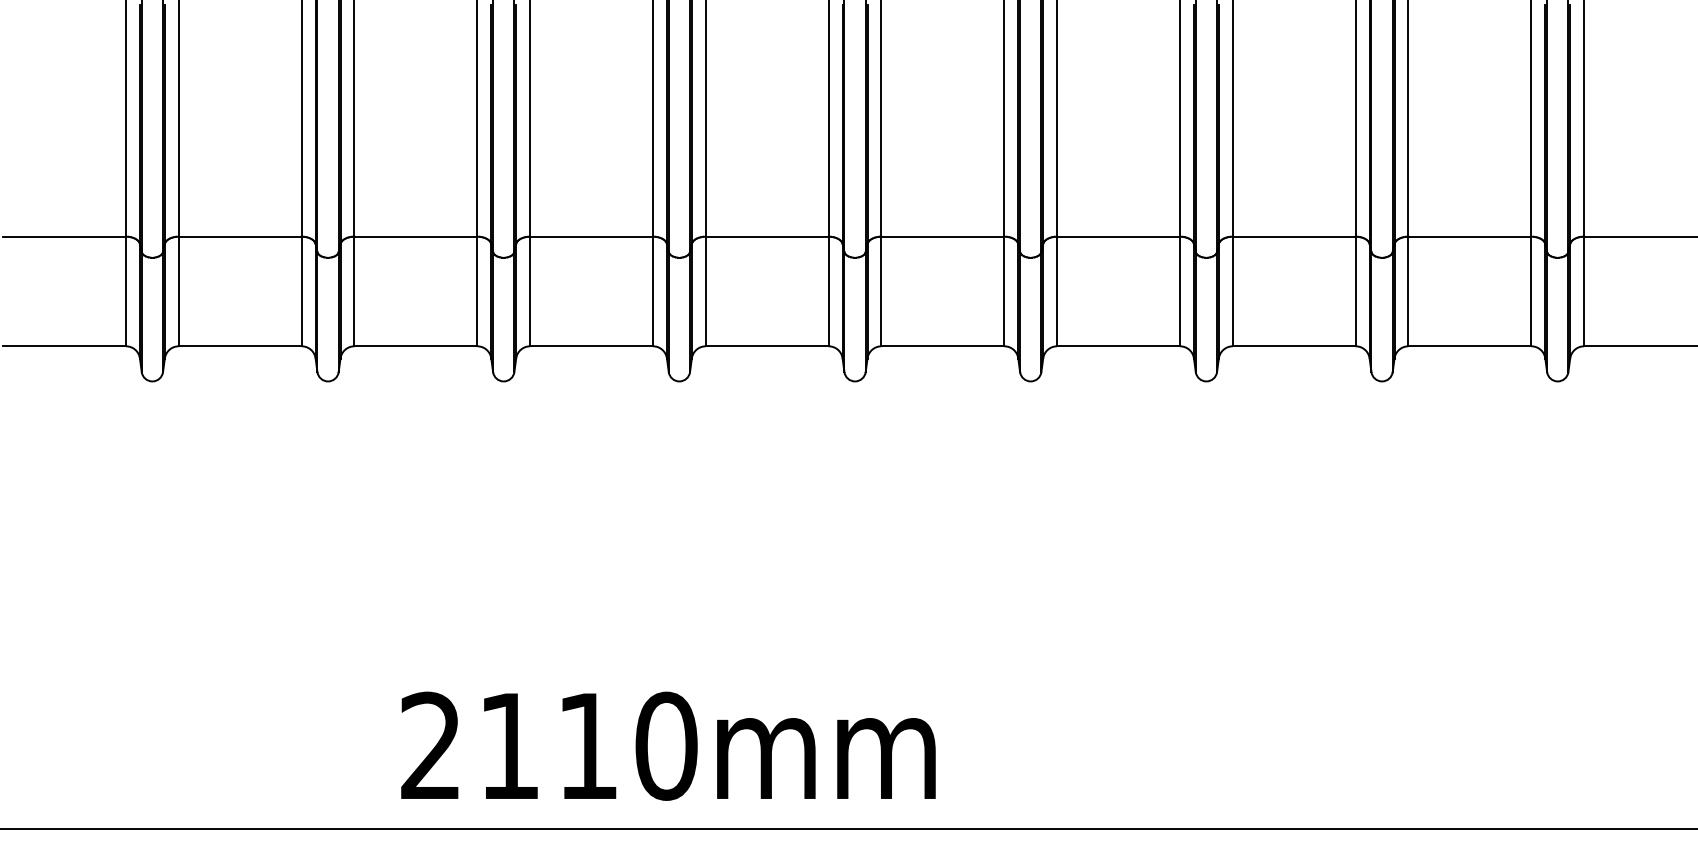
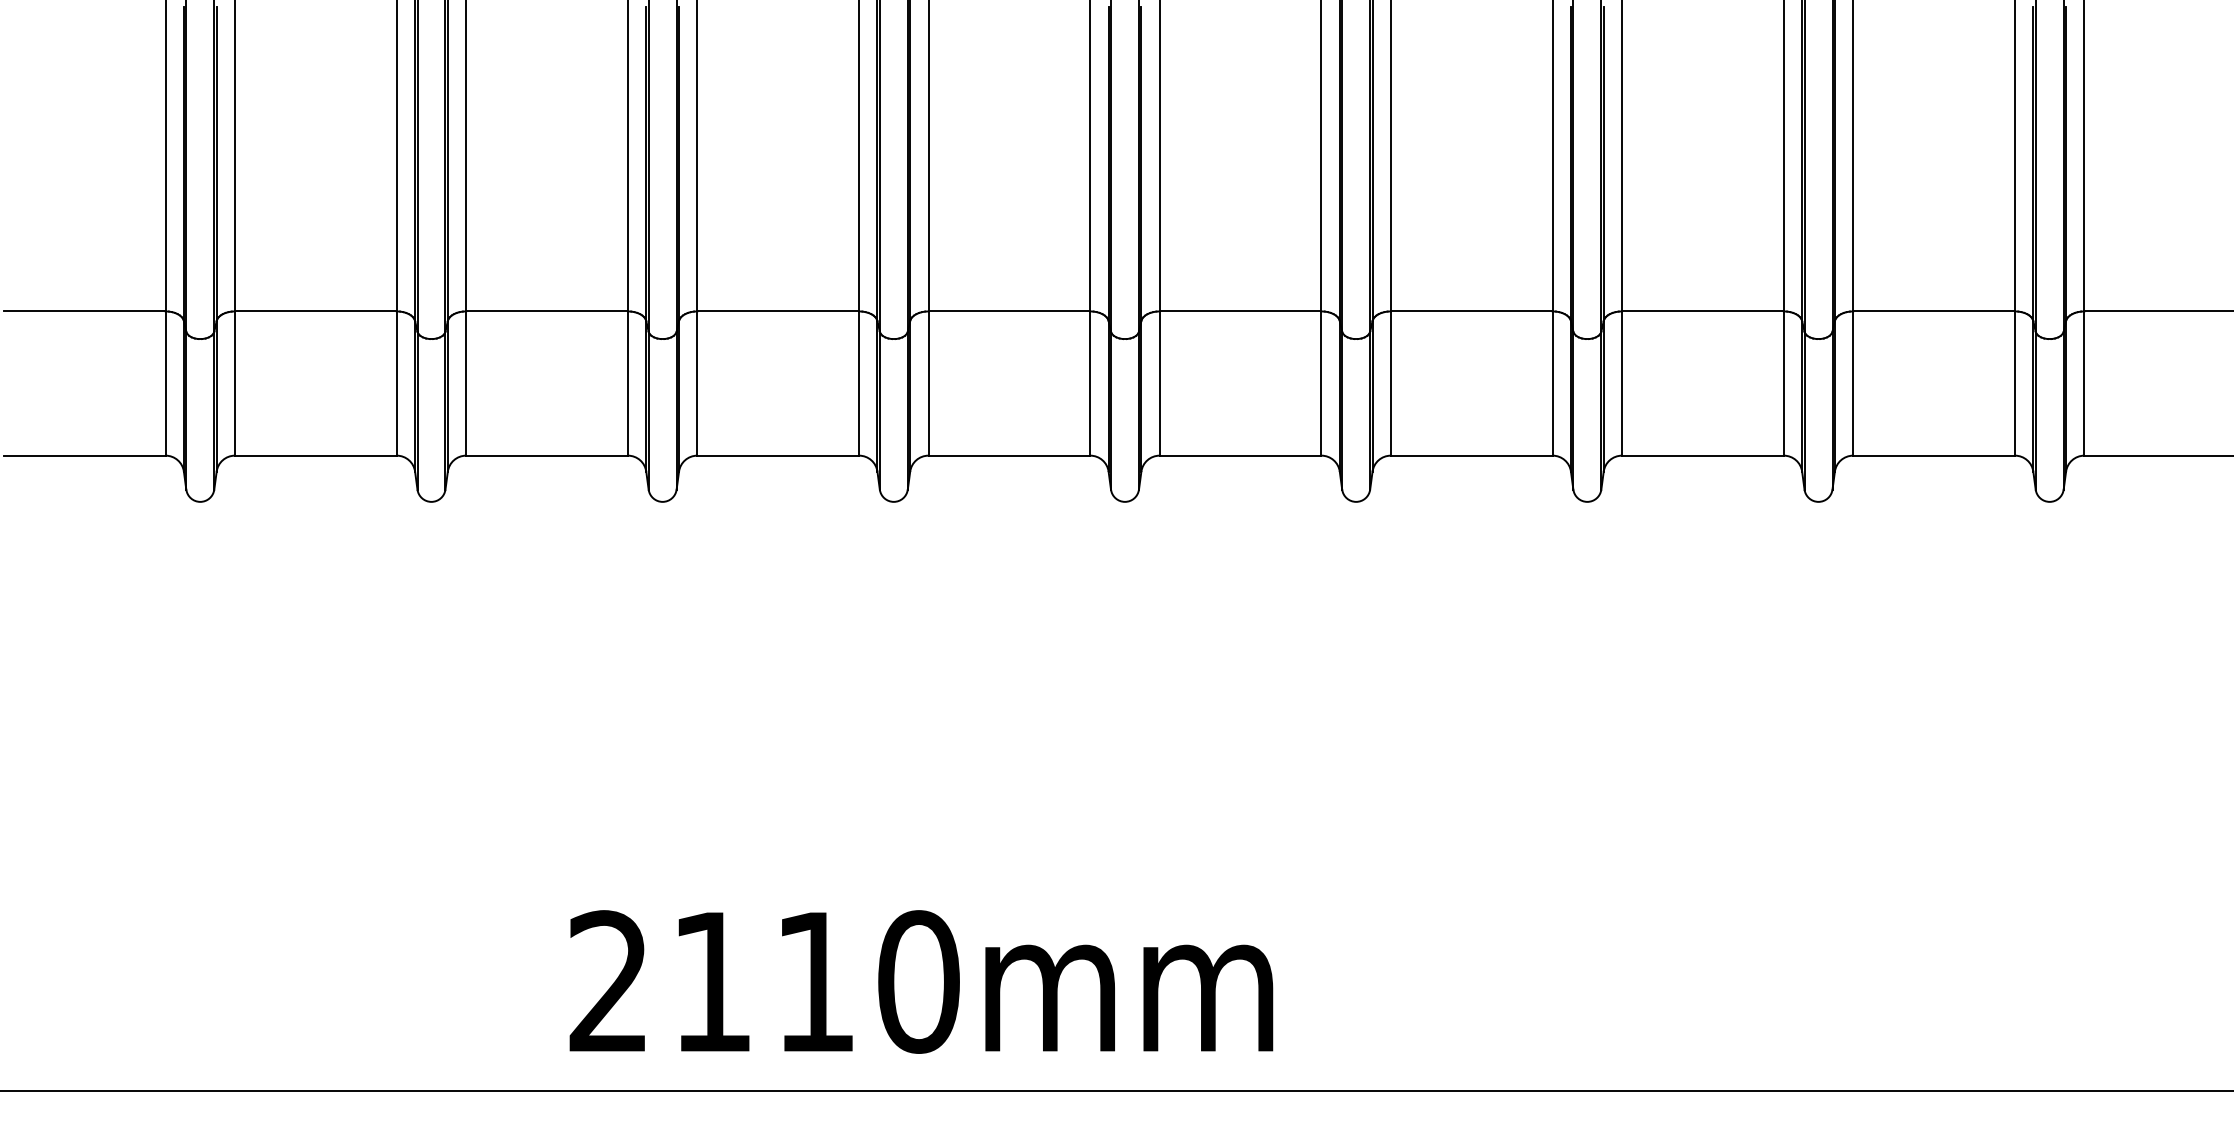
text: (668, 745) -> (921, 981), moved

